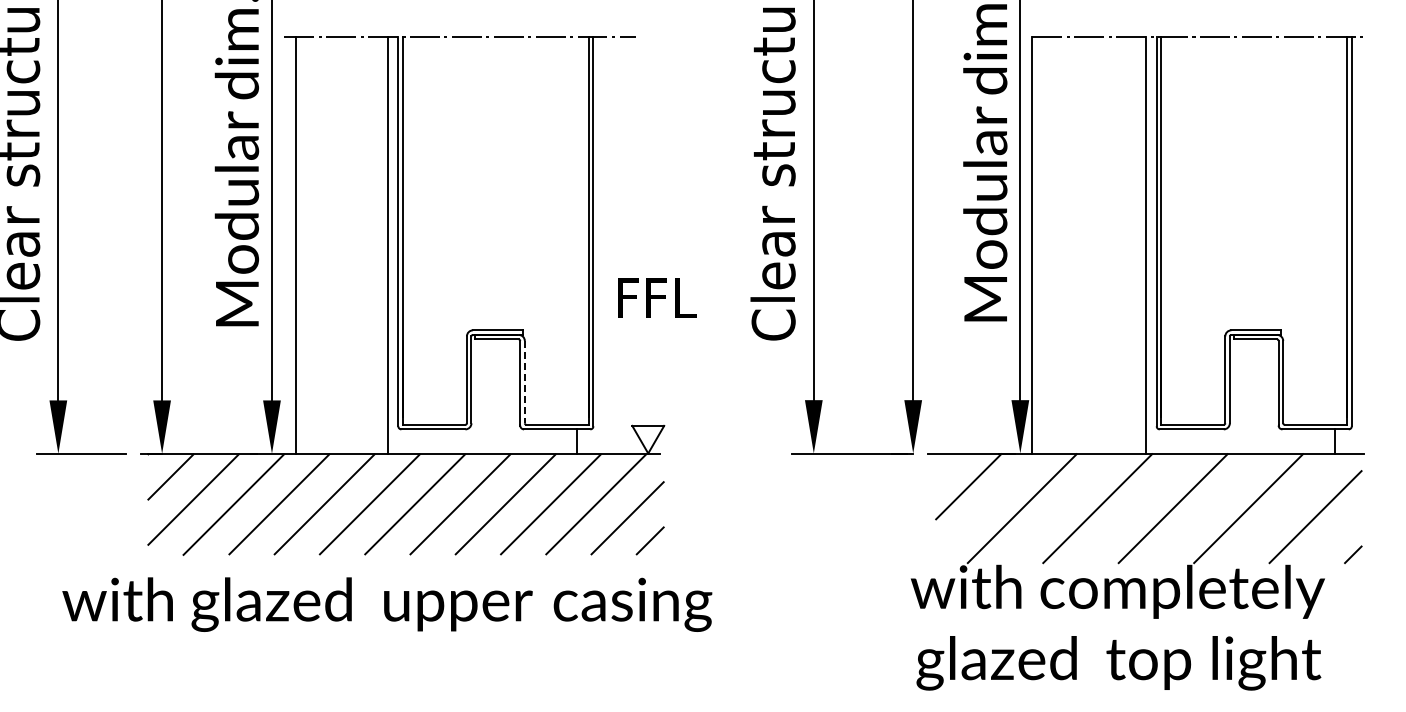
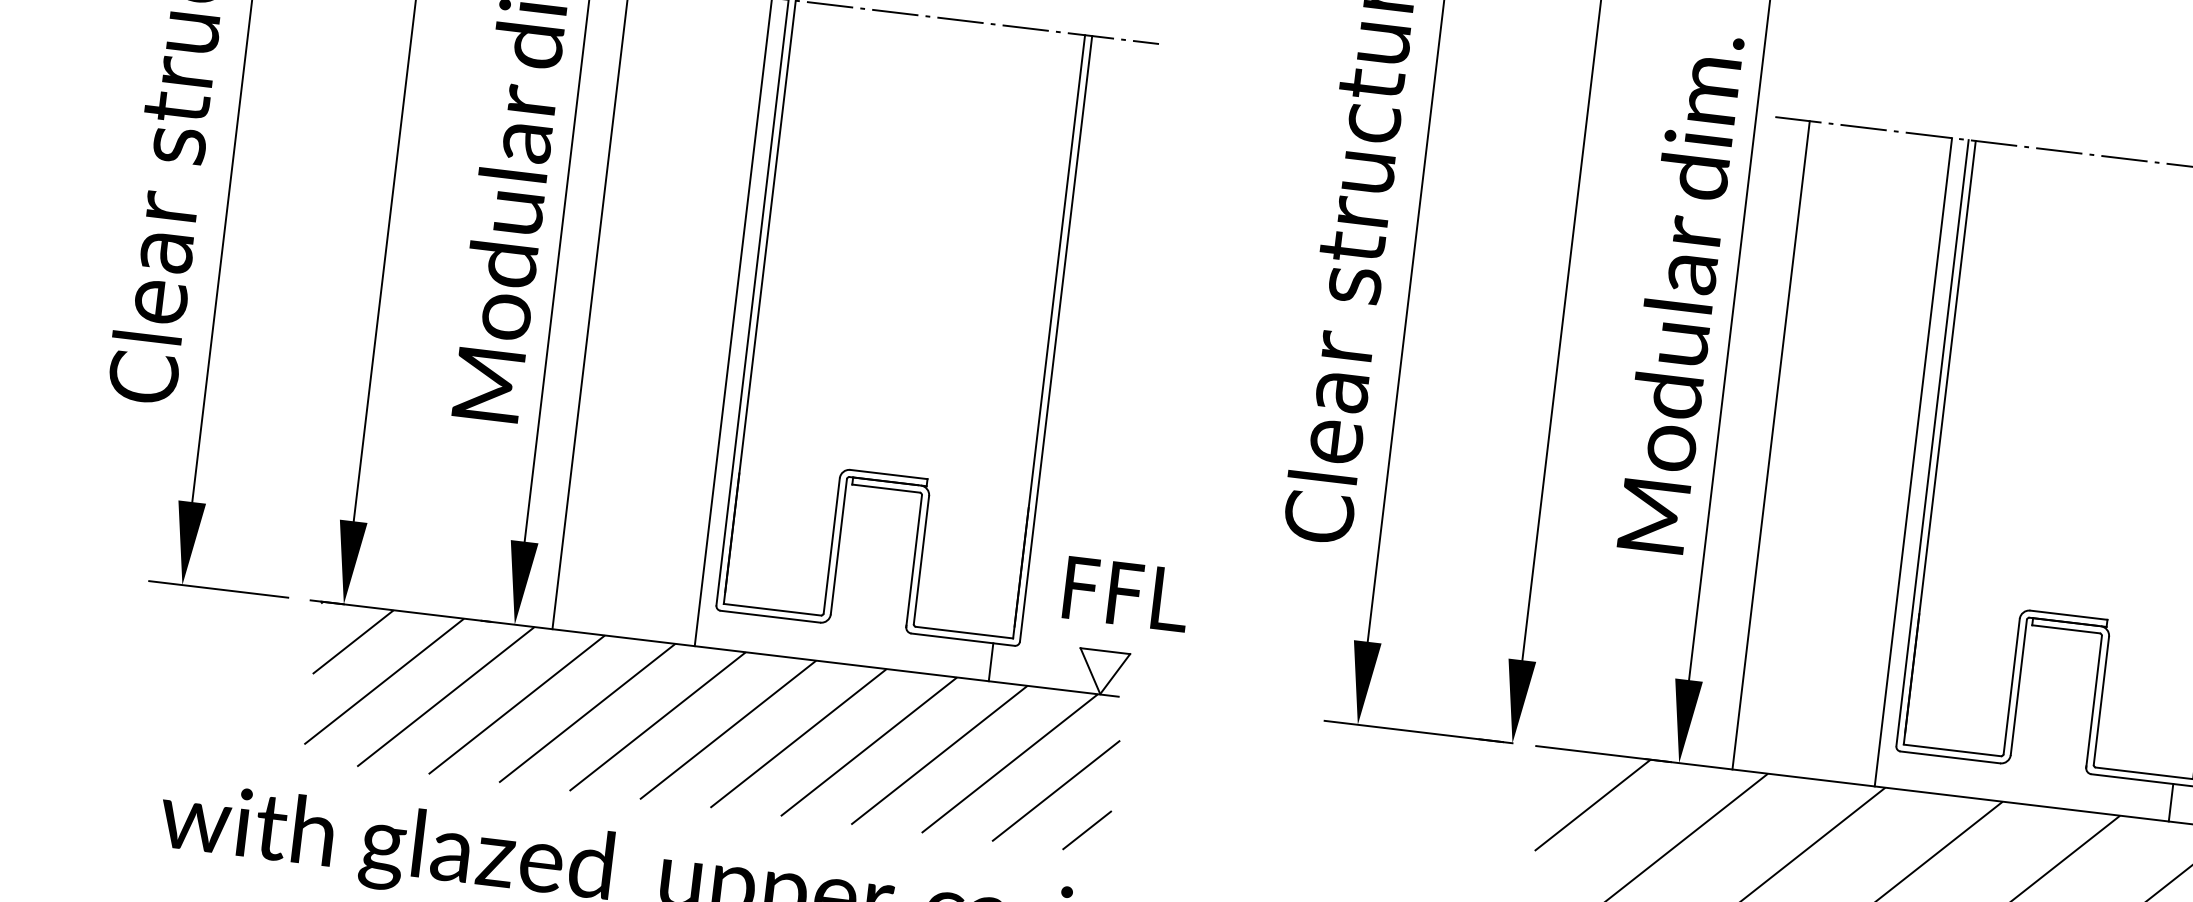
line: (1031, 244) -> (1771, 444), moved
text: (657, 297) -> (1126, 593), moved
line: (524, 382) -> (920, 560), dashed -> solid

